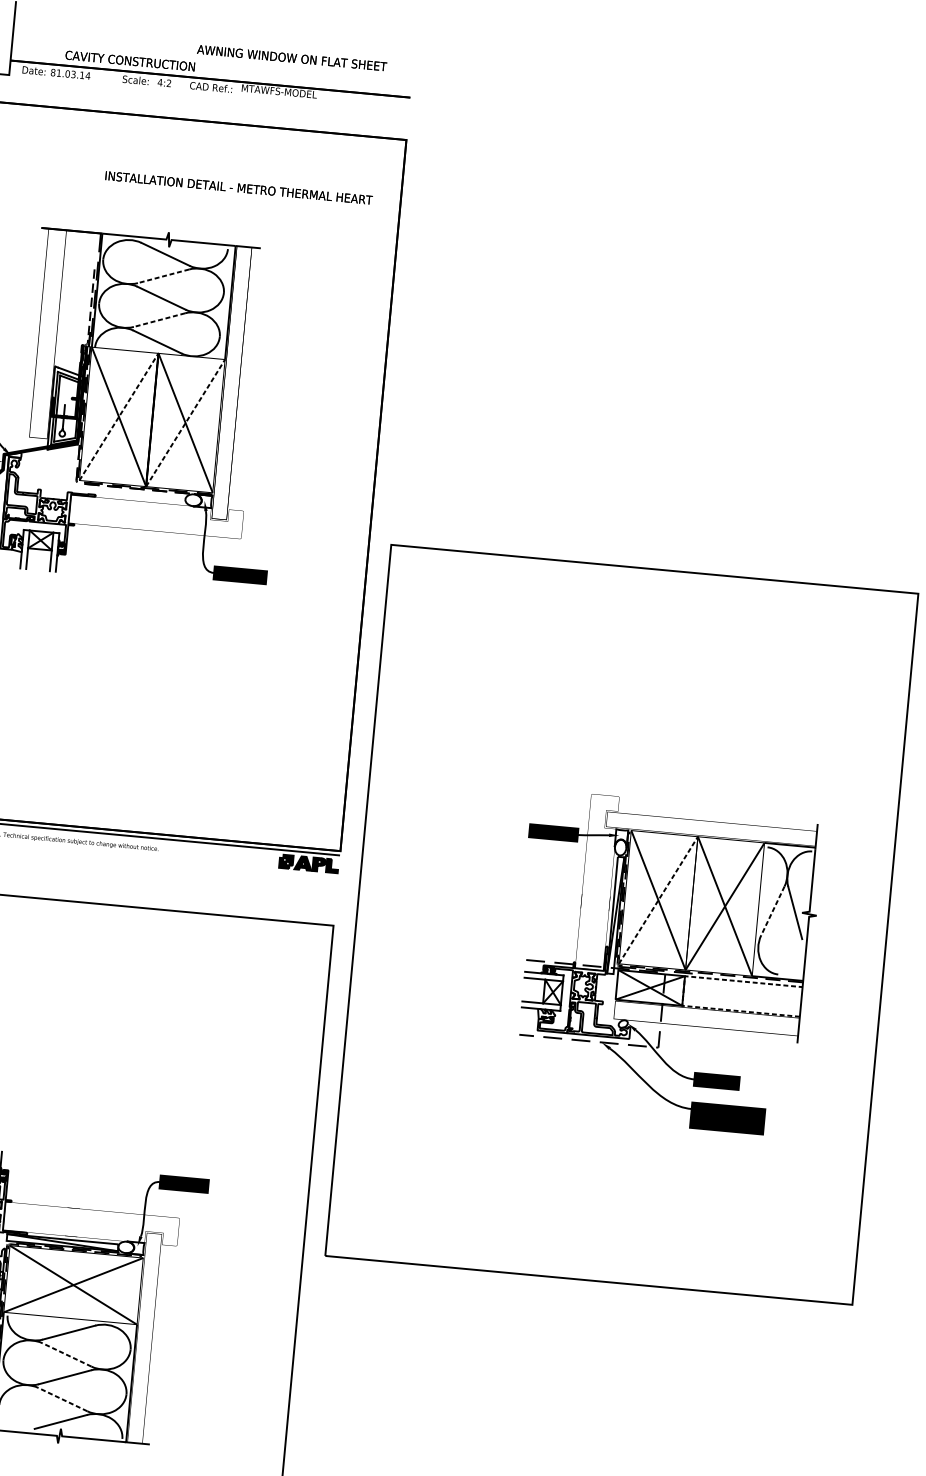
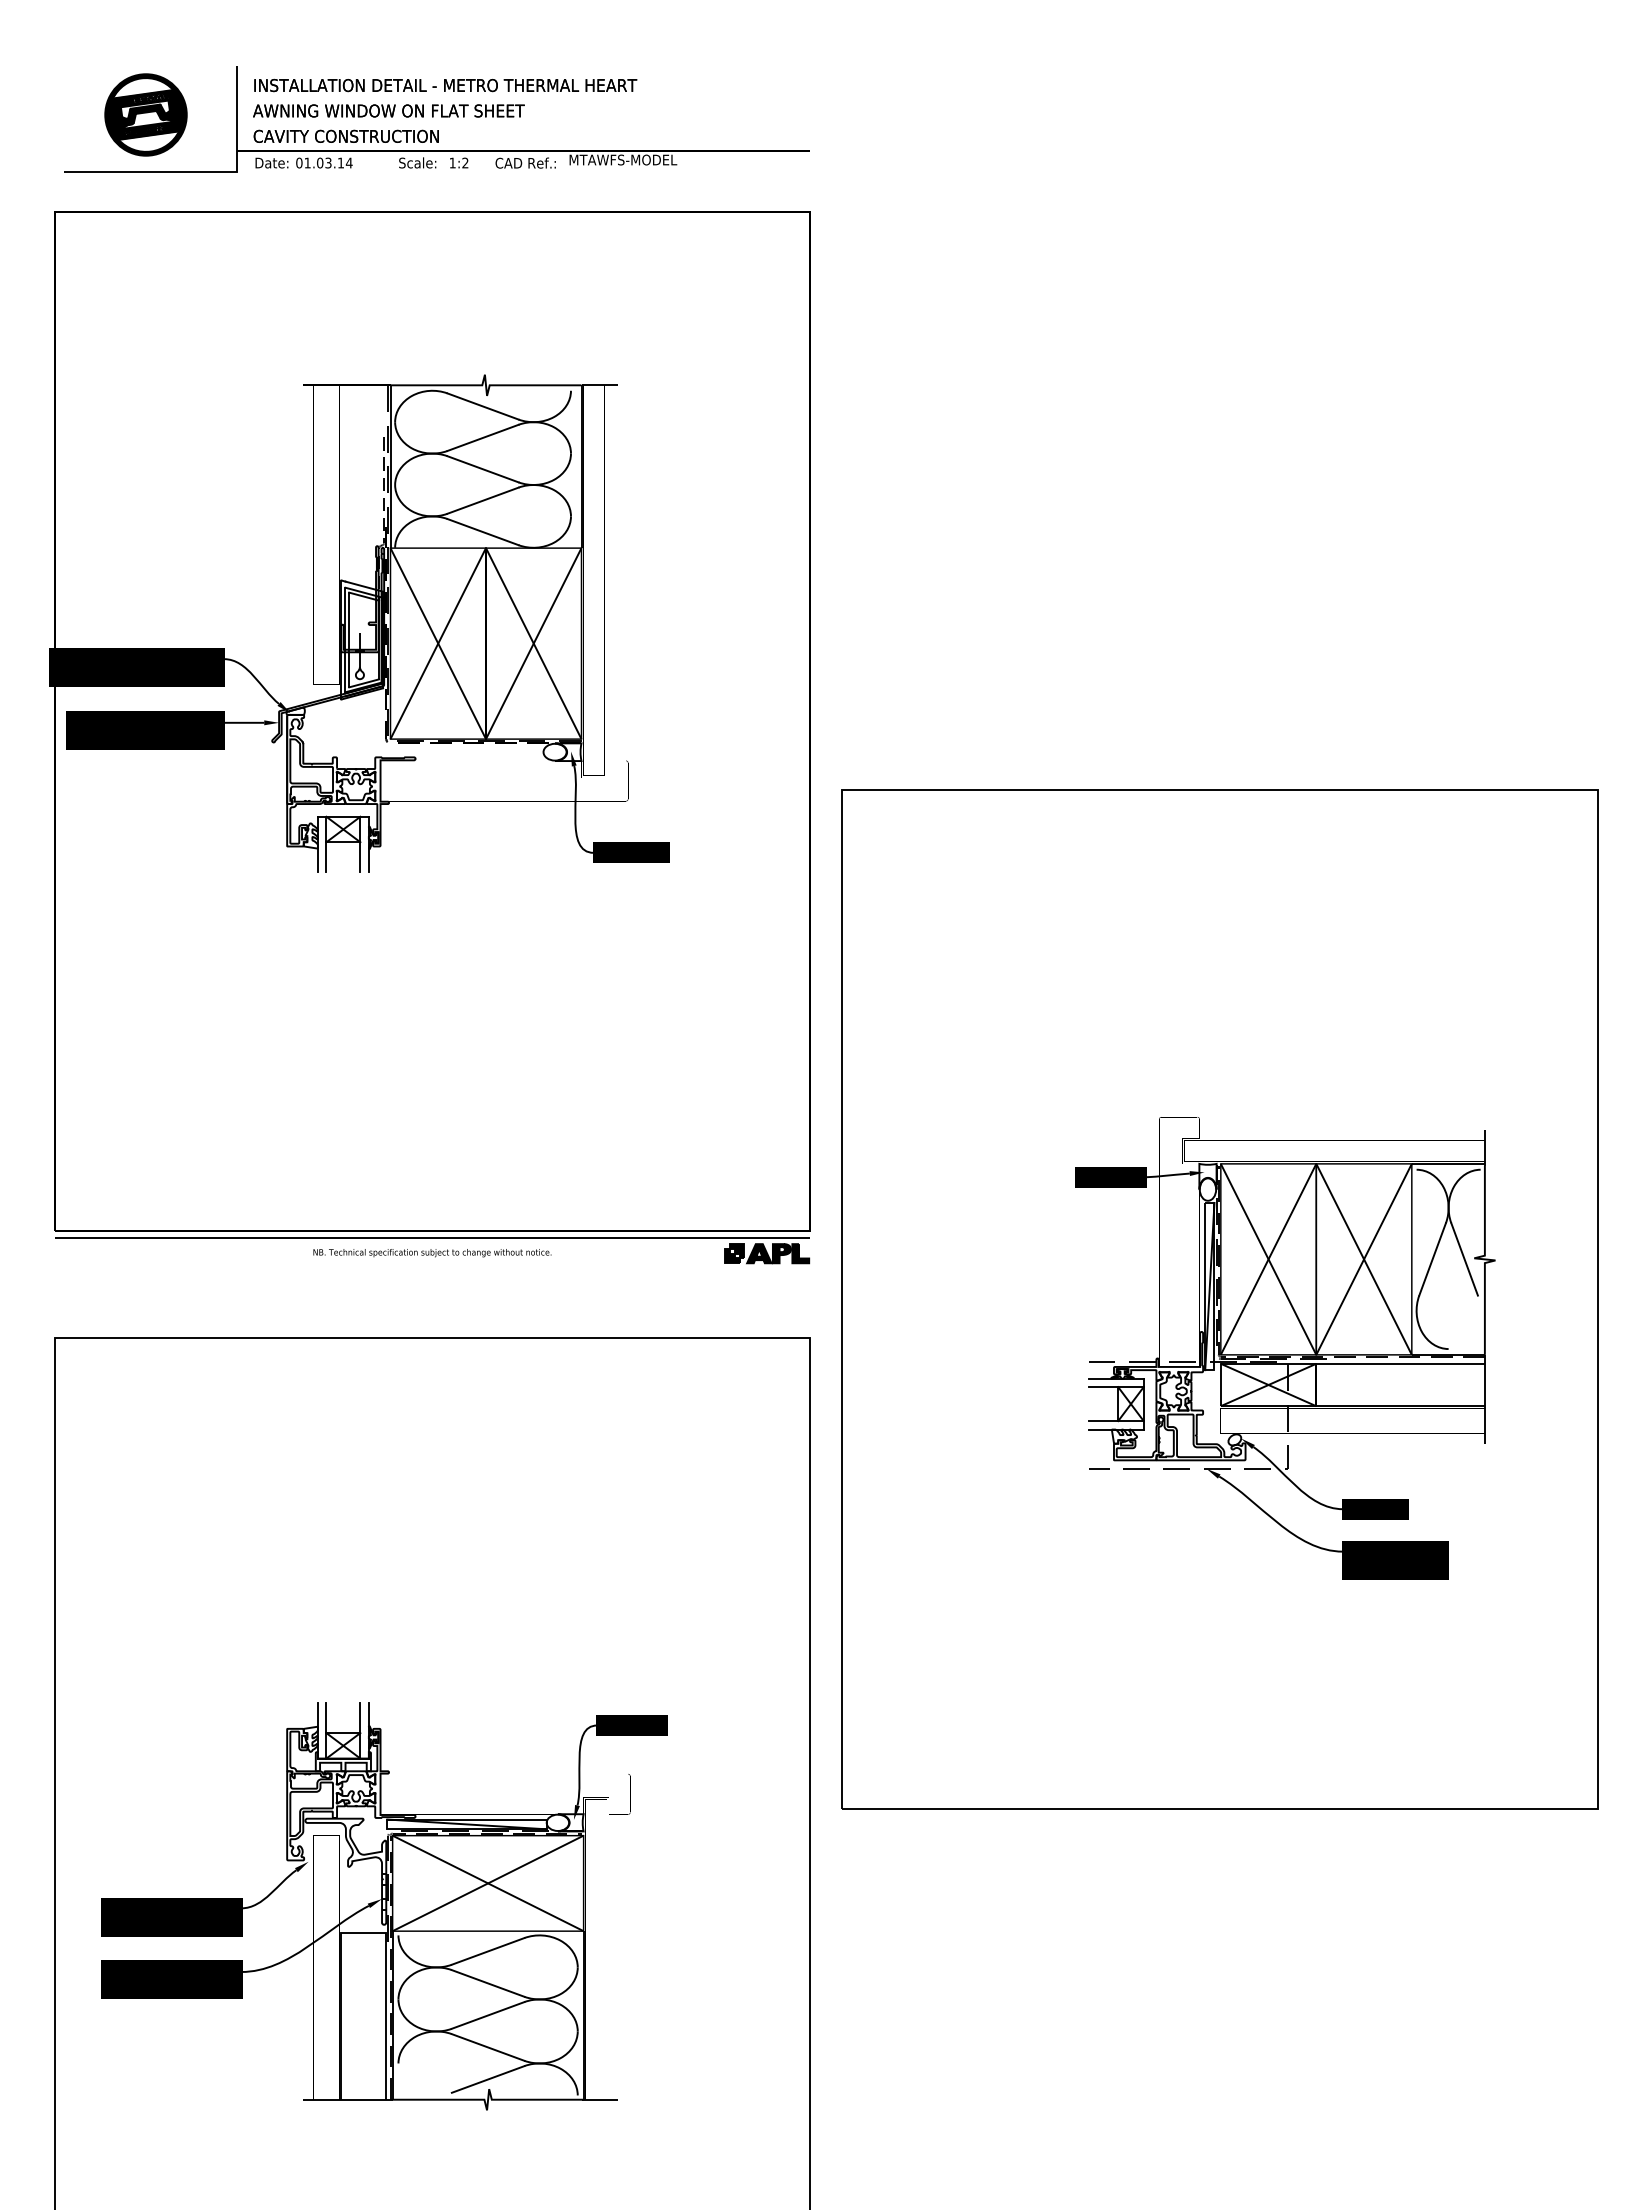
text: (291, 57) -> (388, 110), moved
text: (129, 60) -> (345, 135), moved
text: (53, 72) -> (299, 163), 81.03.14 -> 01.03.14
text: (160, 82) -> (452, 162), 4:2 -> 1:2
text: (238, 188) -> (445, 85), moved
line: (163, 276) -> (483, 437), dashed -> solid
line: (159, 320) -> (483, 500), dashed -> solid
line: (119, 416) -> (438, 643), dashed -> solid
line: (185, 423) -> (533, 643), dashed -> solid
line: (658, 900) -> (1268, 1259), dashed -> solid
line: (772, 910) -> (1432, 1259), dashed -> solid
line: (683, 990) -> (1316, 1384), dashed -> solid
line: (67, 1355) -> (488, 1983), dashed -> solid
line: (63, 1399) -> (488, 2047), dashed -> solid

